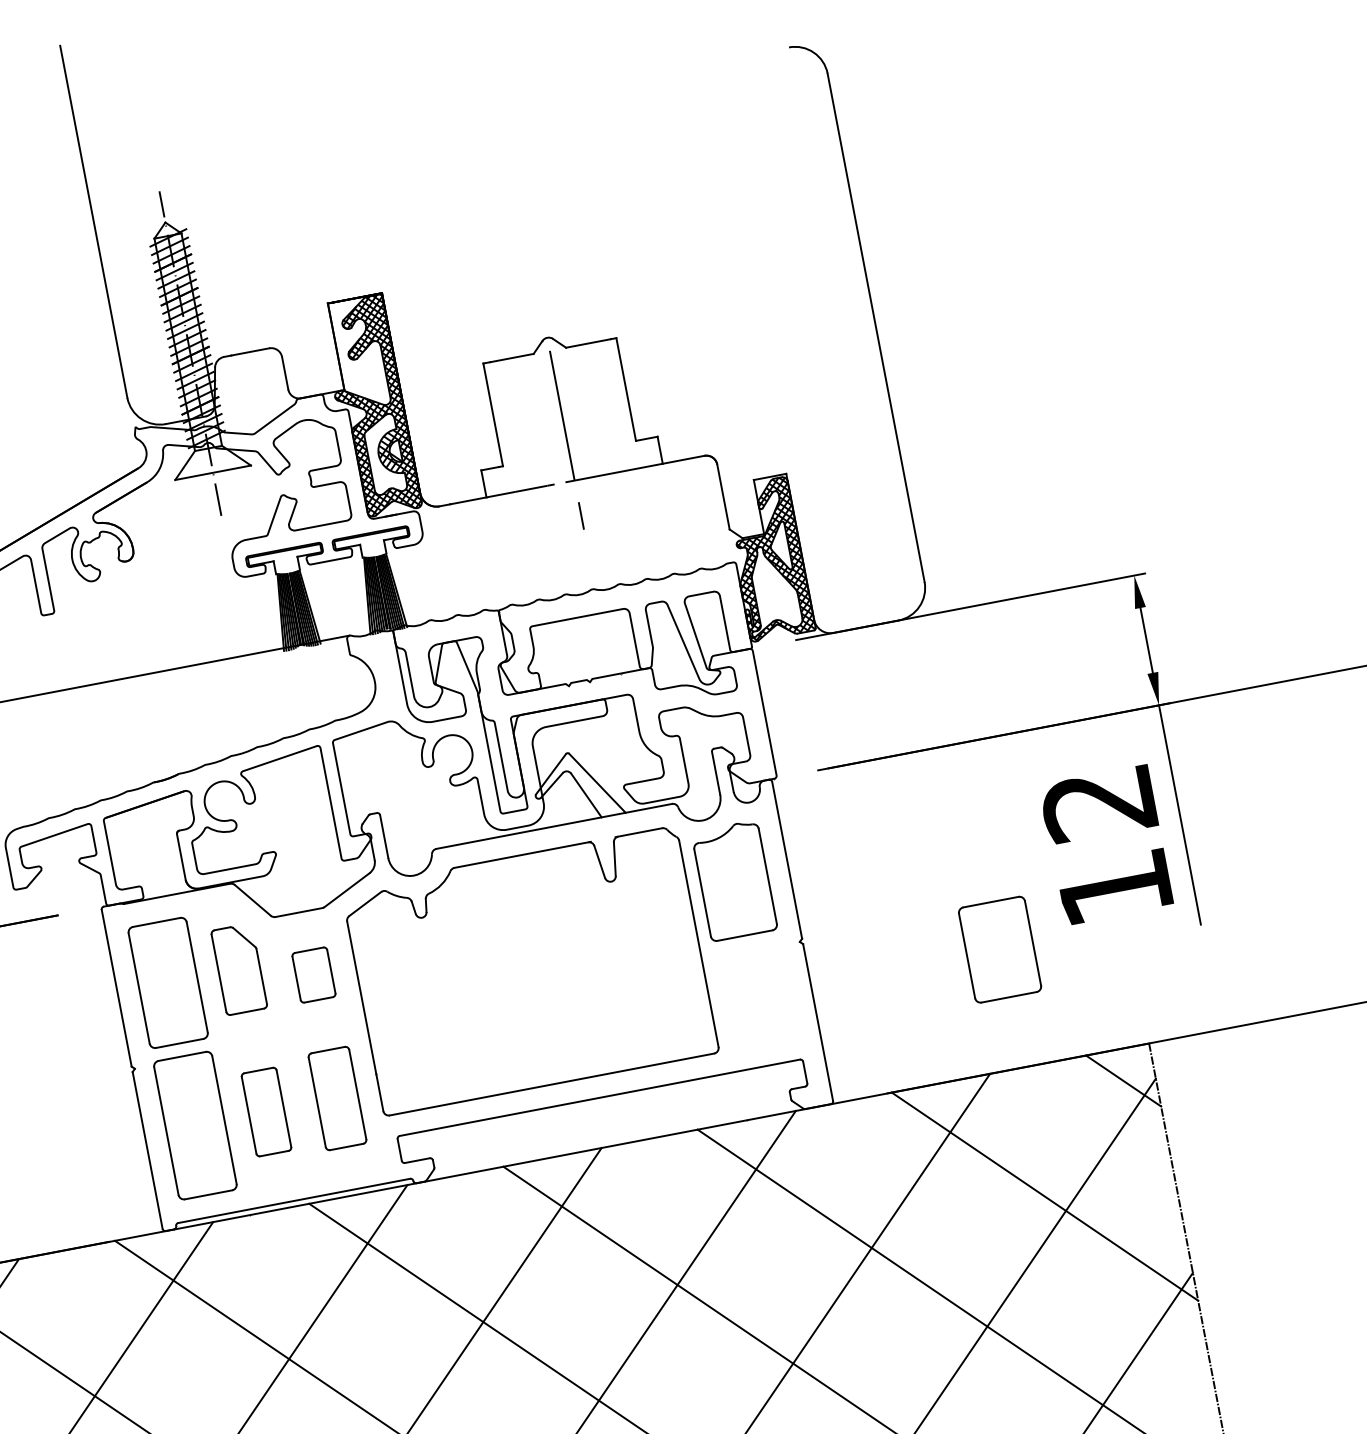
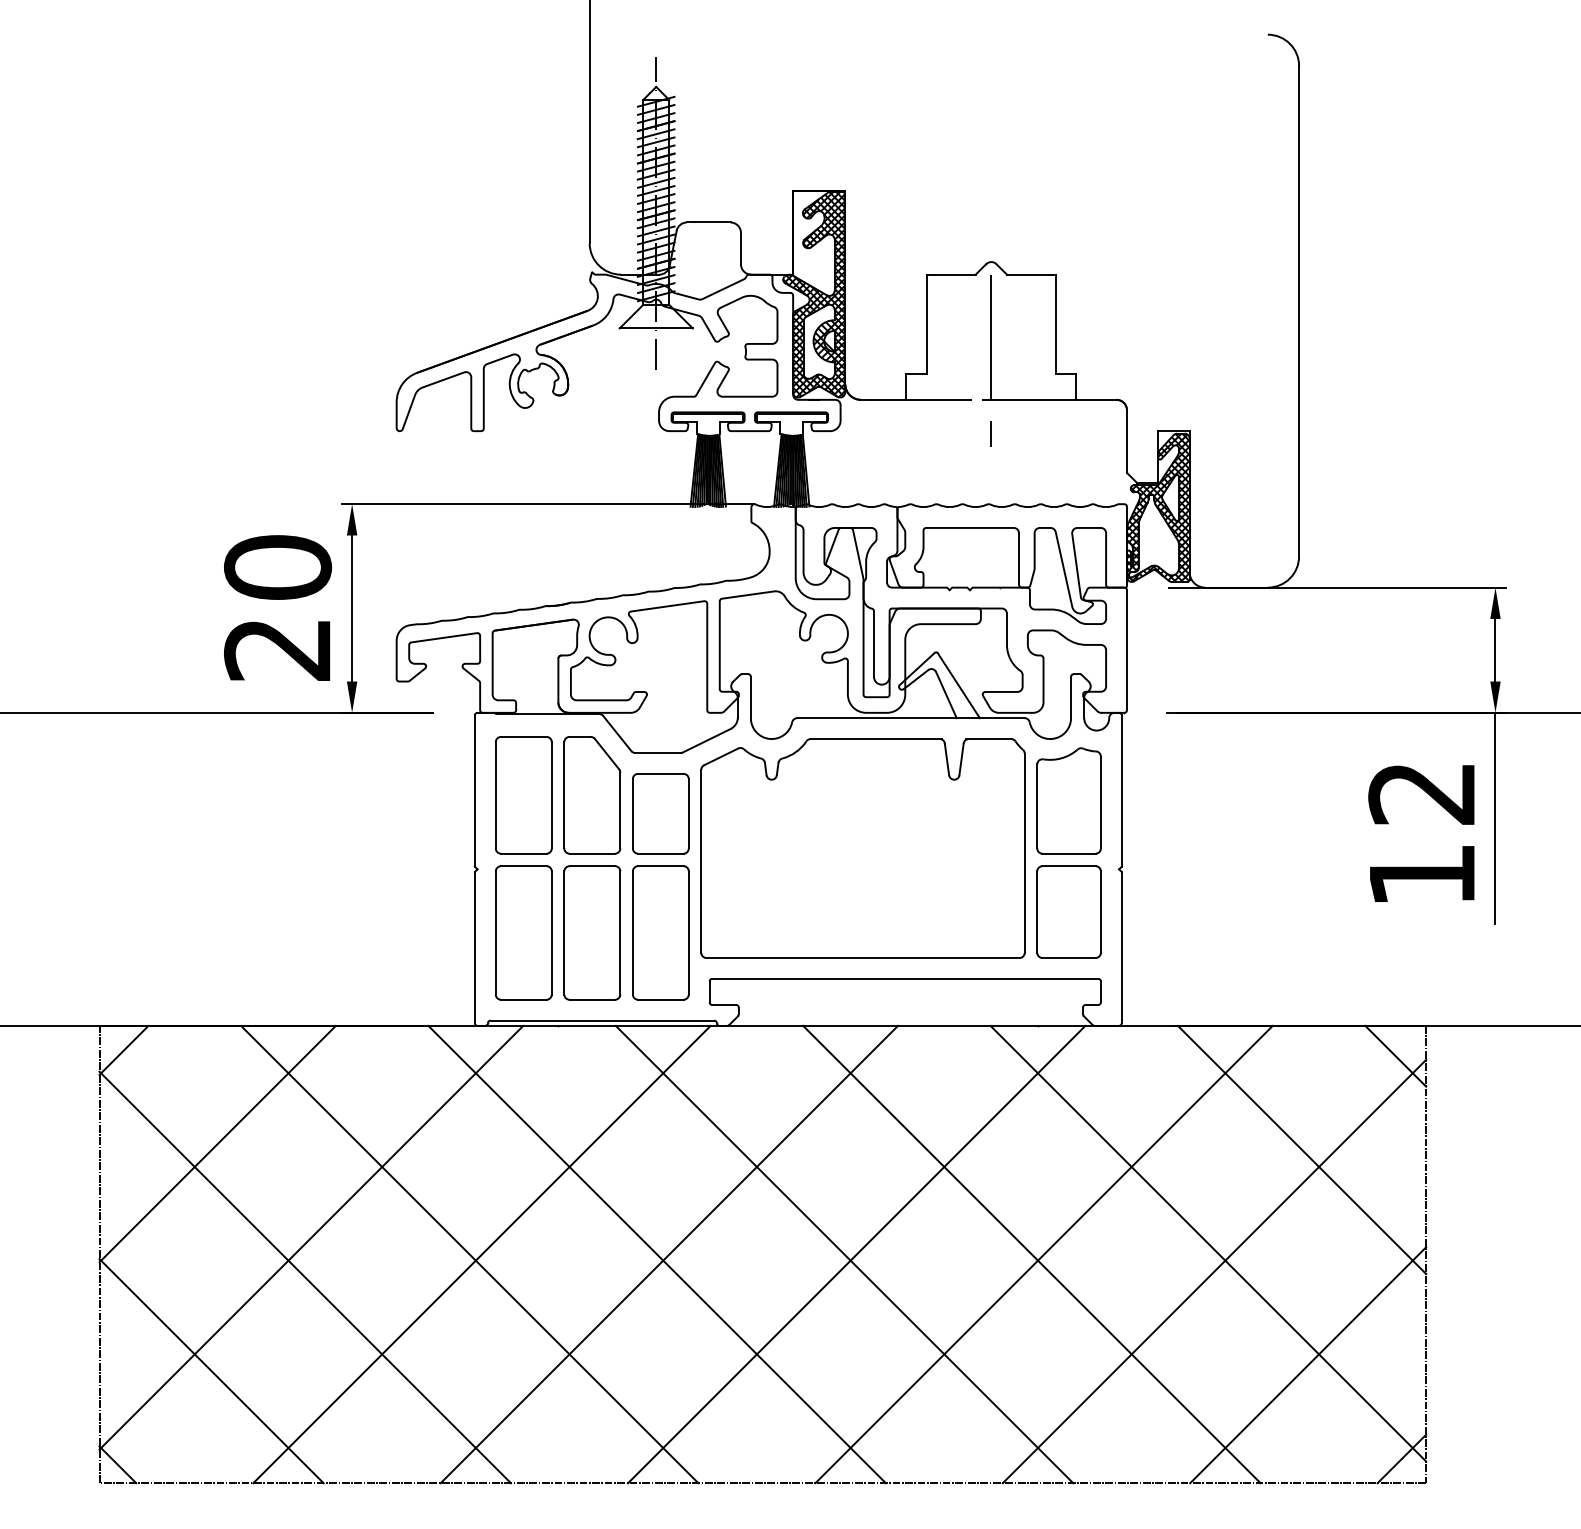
part: (999, 949) -> (1068, 911), moved
part: (239, 969) -> (592, 795), size x1.43
part: (313, 974) -> (660, 813), size x1.67
part: (337, 1098) -> (660, 932), size x1.43
part: (266, 1111) -> (592, 932), size x1.67

